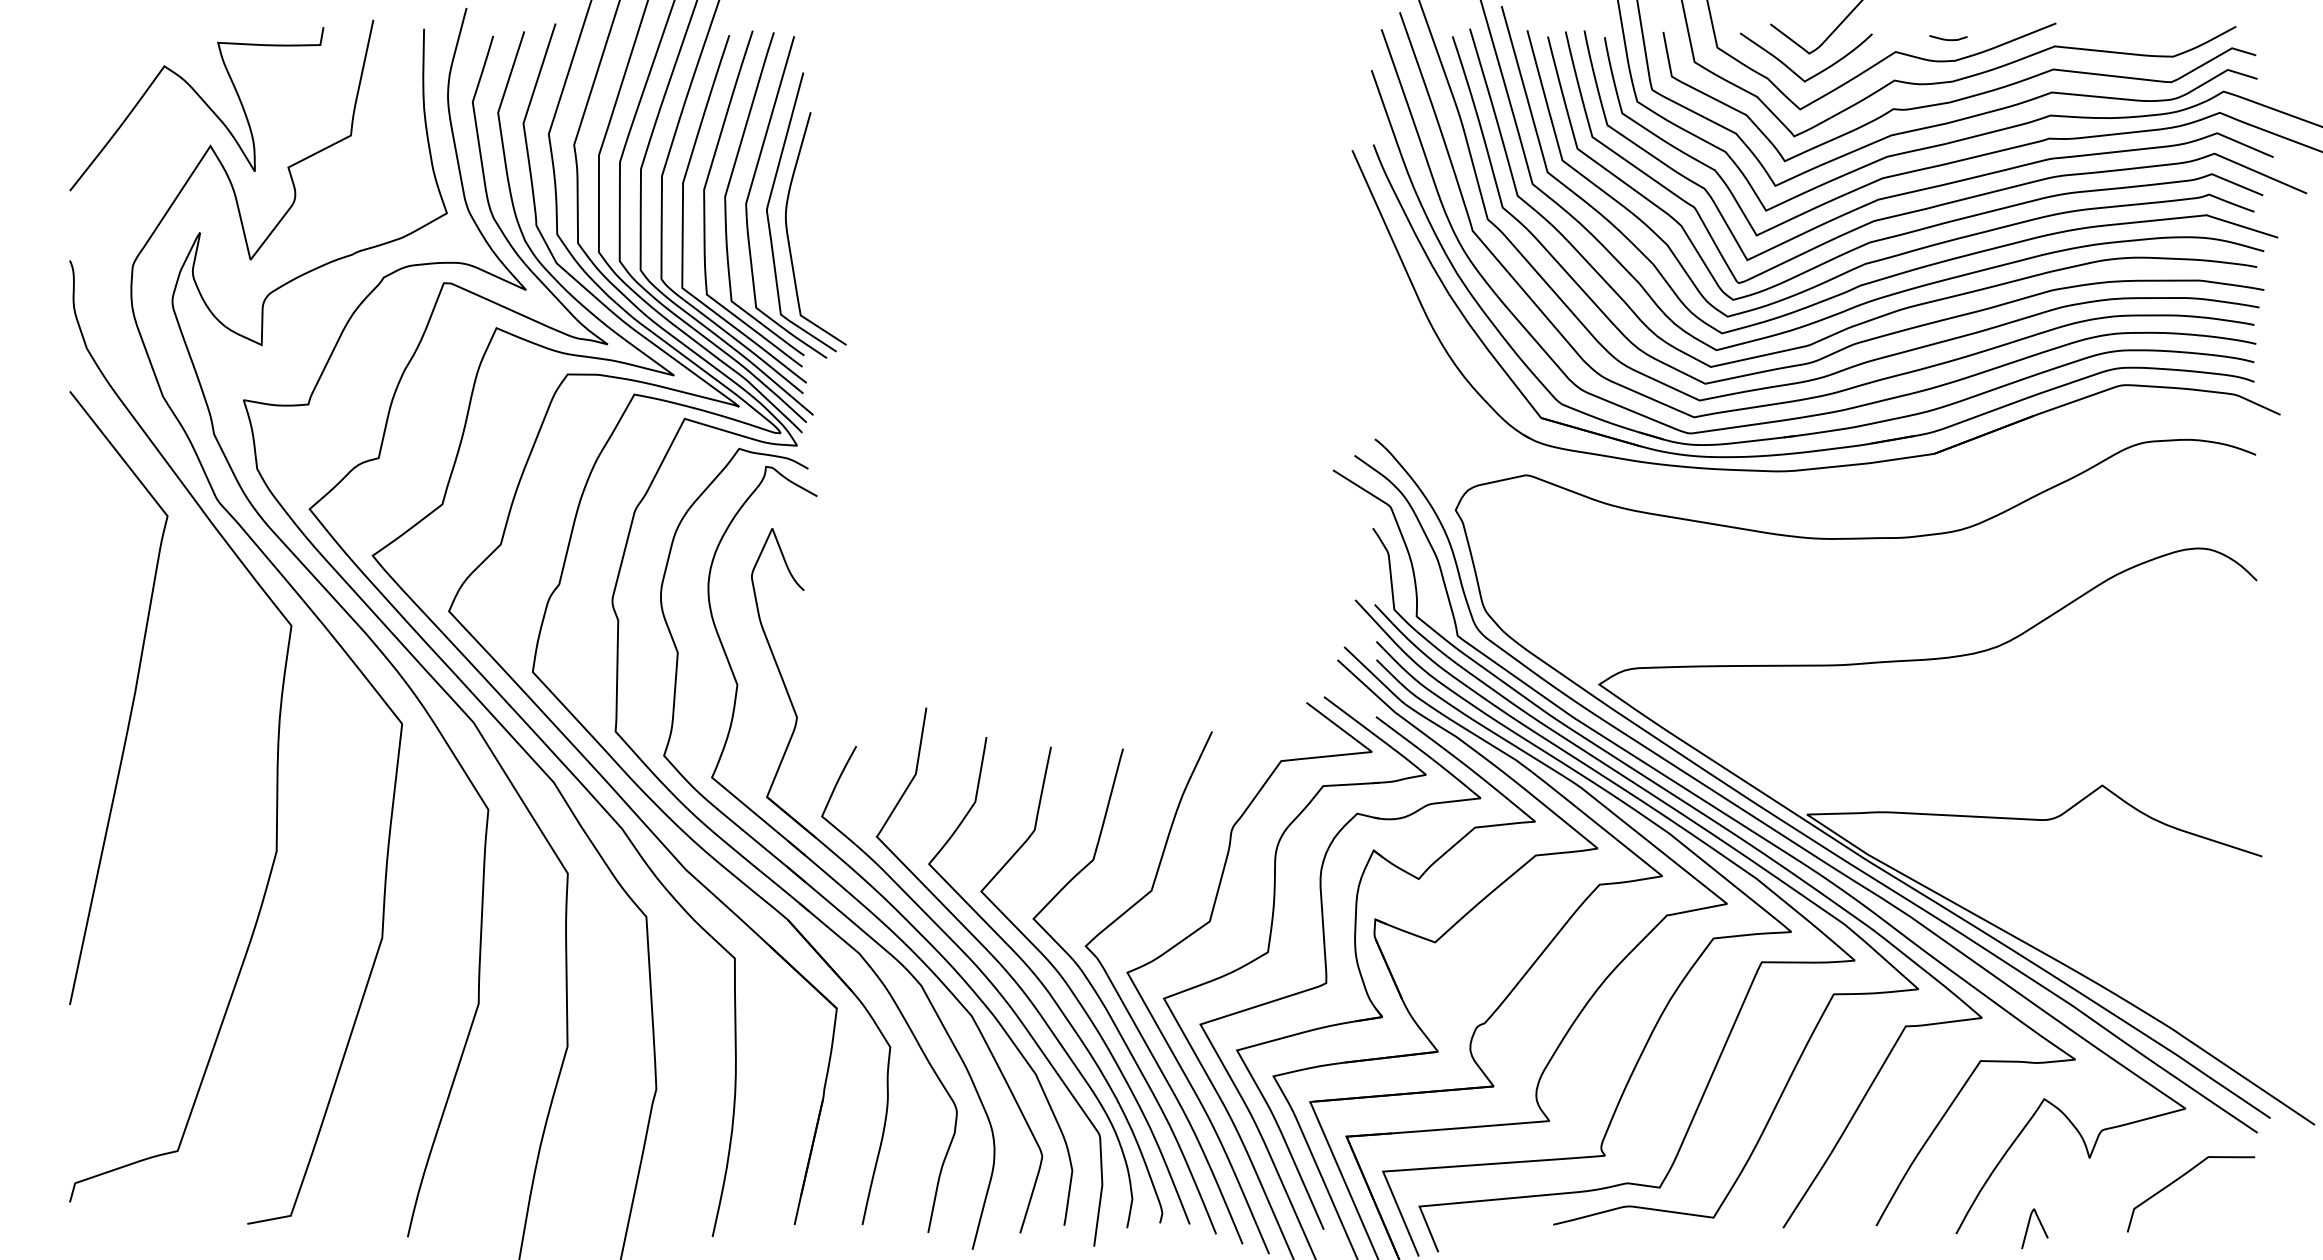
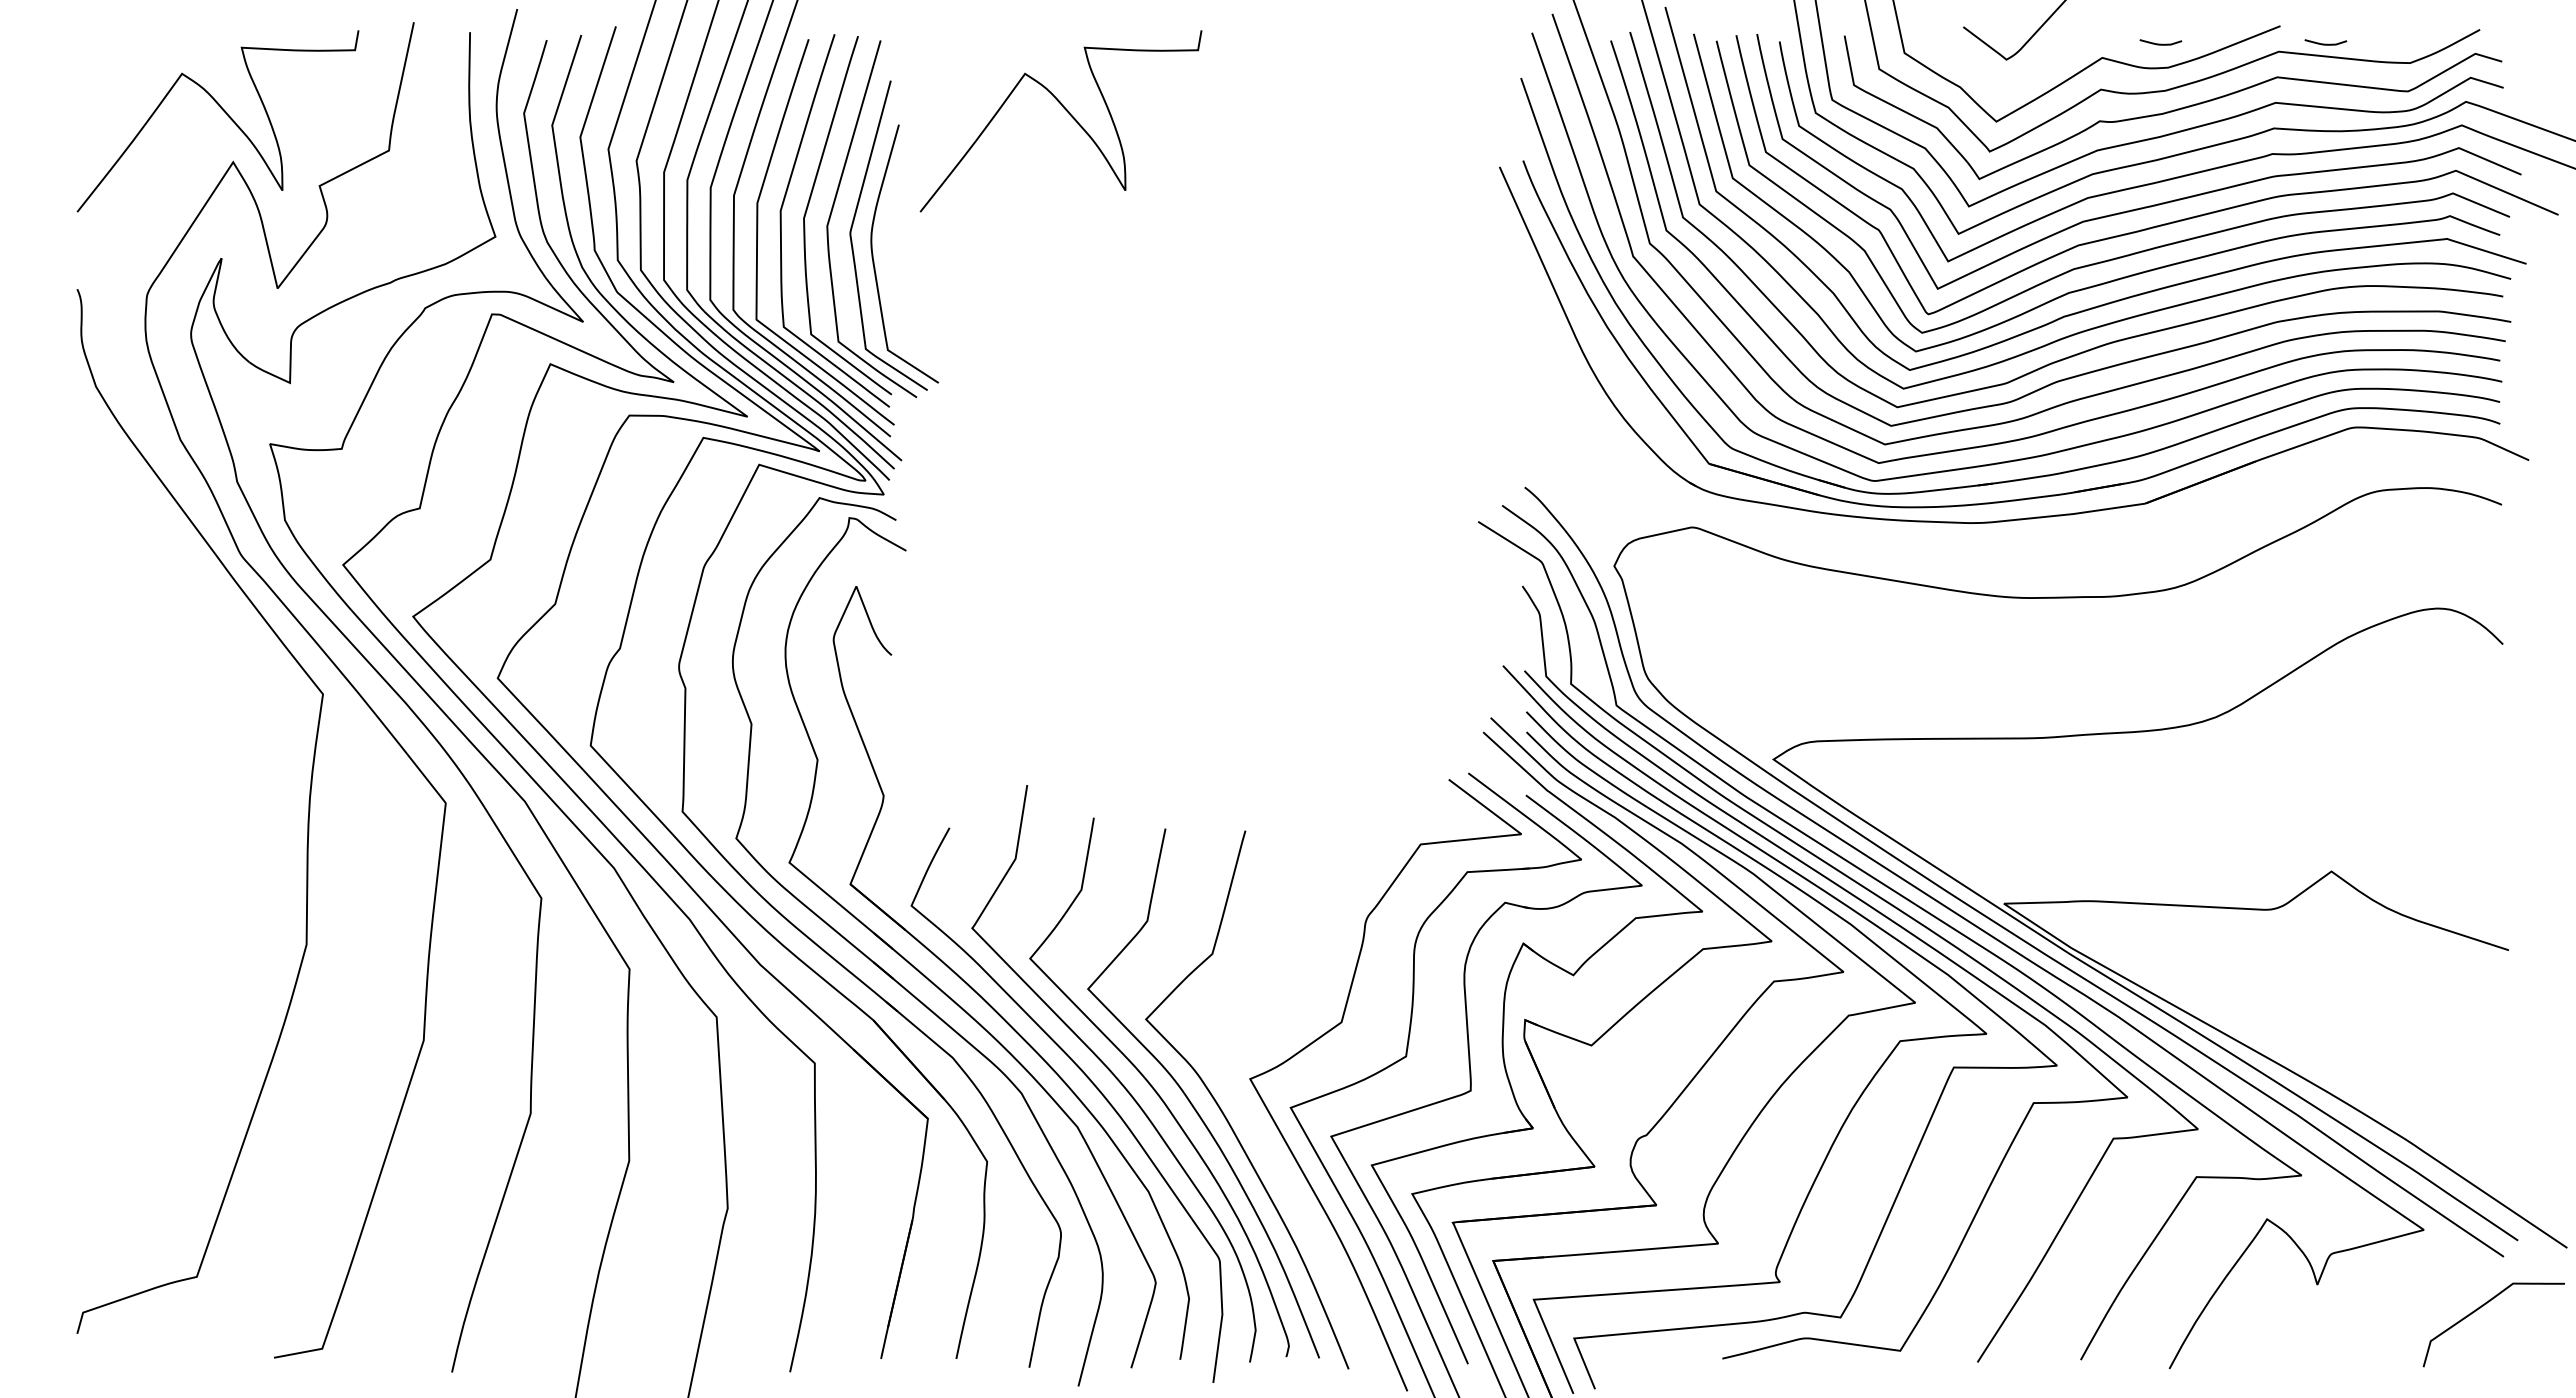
curve: (2096, 39) -> (2325, 43), added
curve: (1792, 69) -> (1987, 77), removed
curve: (963, 102) -> (1068, 113), added
curve: (132, 701) -> (146, 778), removed
curve: (1126, 1007) -> (1249, 1117), removed
curve: (2178, 1180) -> (2479, 1309), moved
curve: (2029, 1225) -> (2250, 1359), removed

